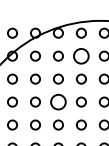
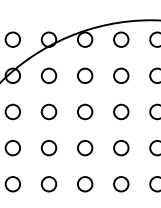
circle: (81, 55) -> (121, 74), size x0.62
circle: (58, 101) -> (85, 147), size x0.62

